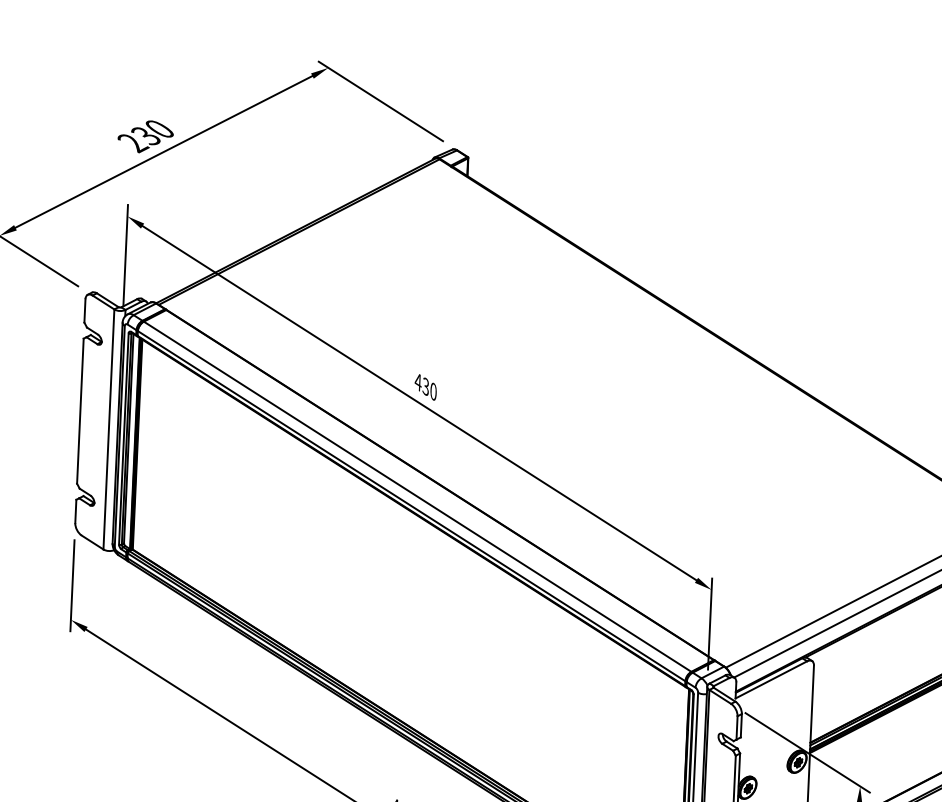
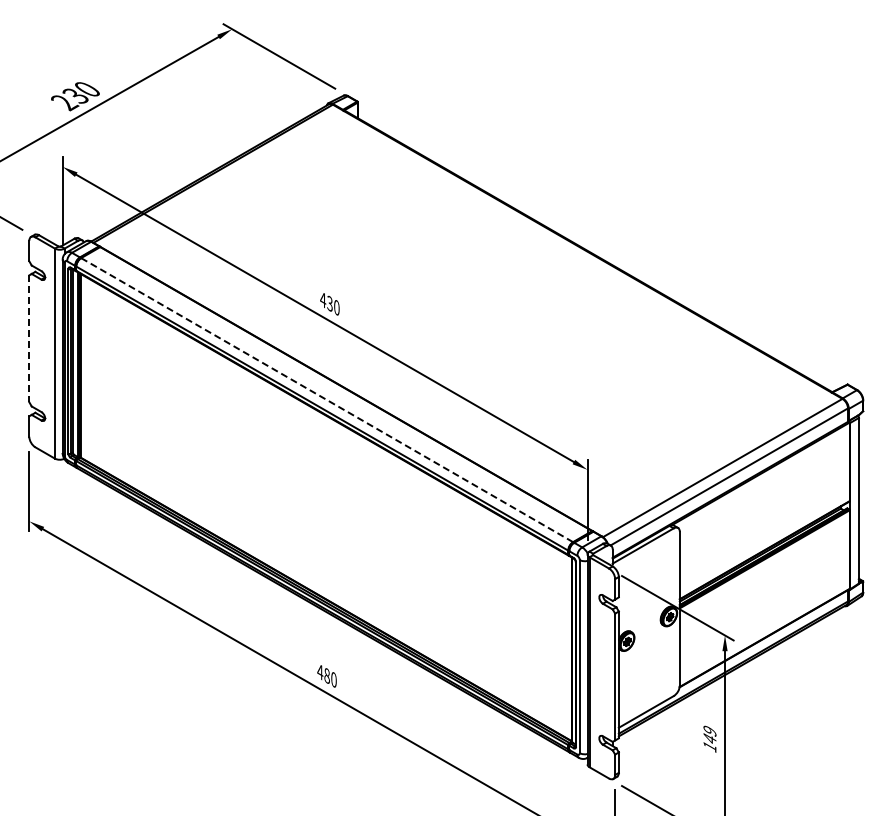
line: (80, 411) -> (29, 339), solid -> dashed
line: (418, 497) -> (327, 400), solid -> dashed

